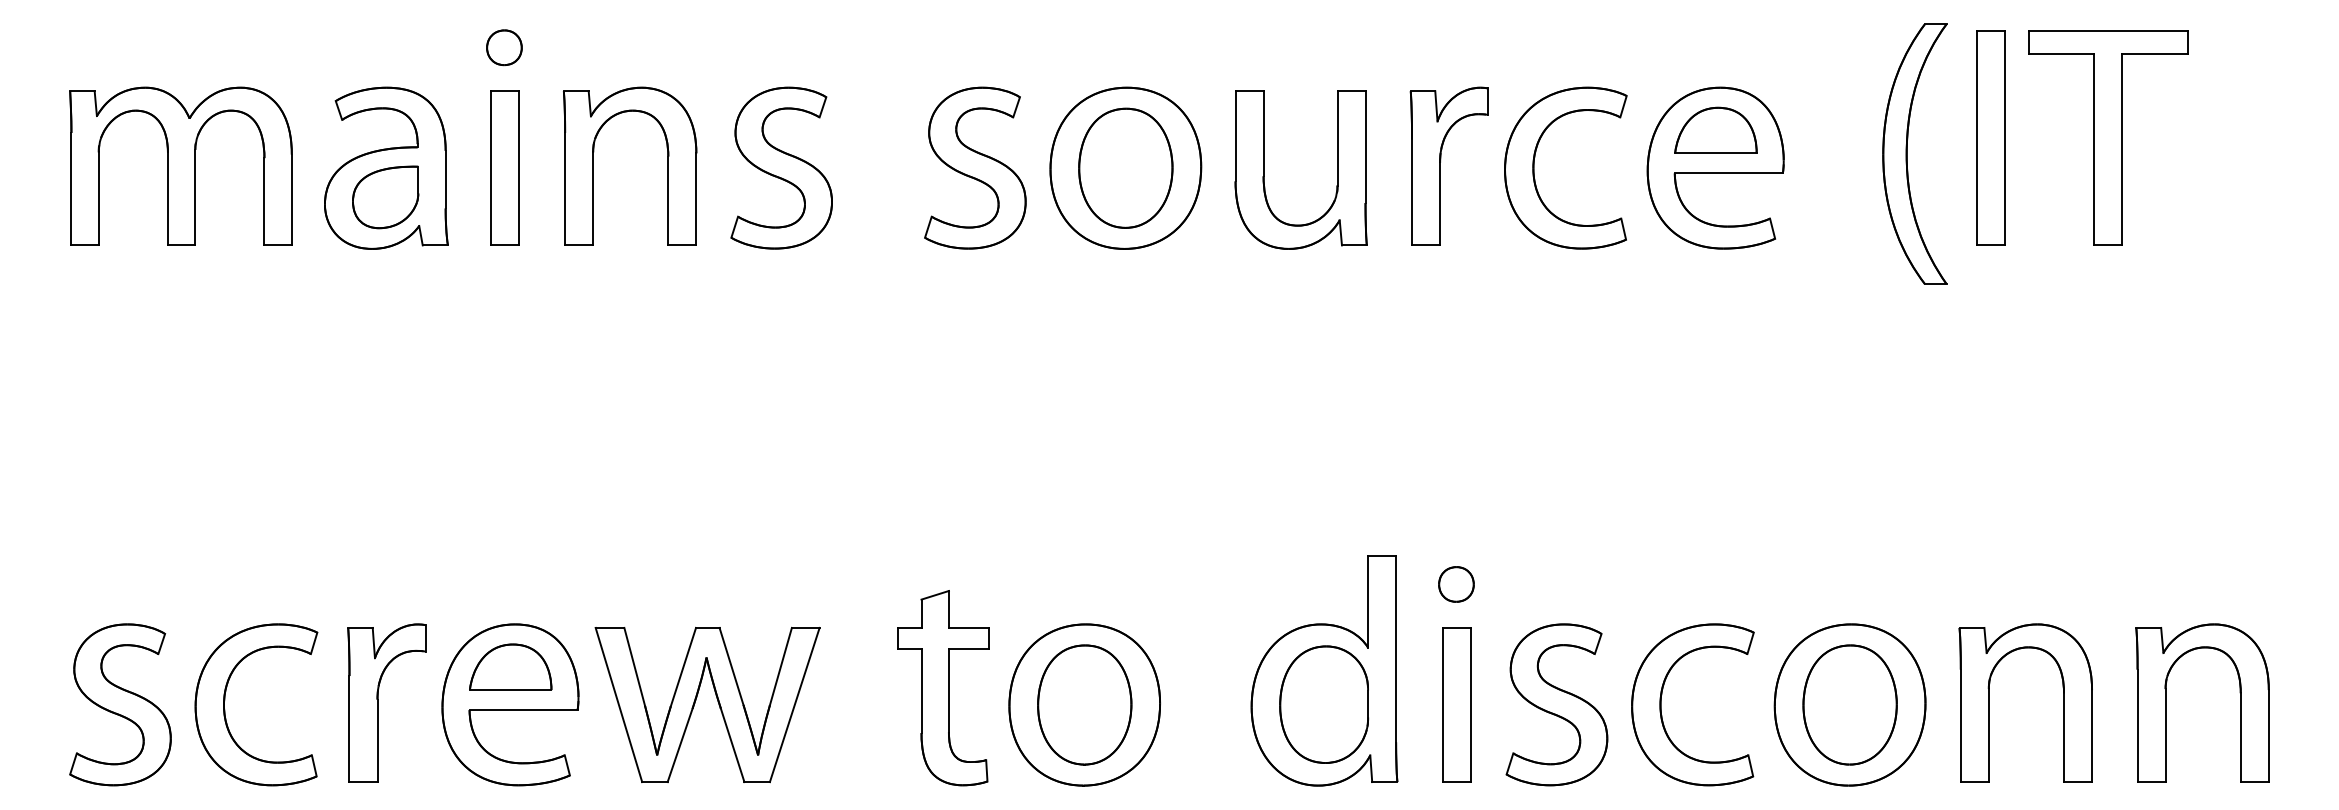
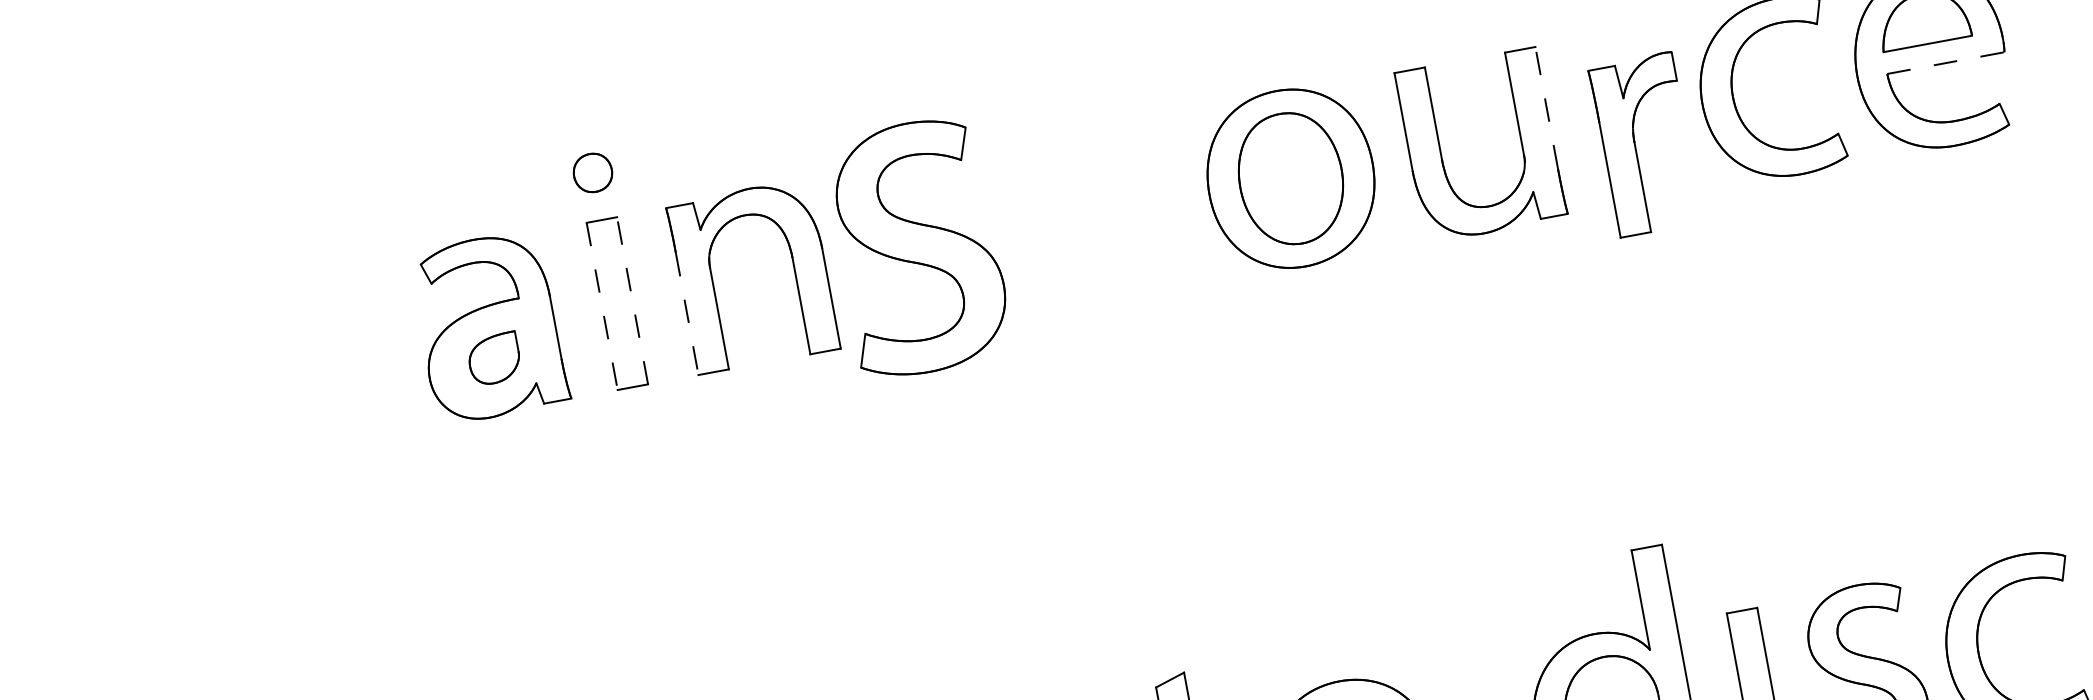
line: (1365, 147) -> (1546, 108), solid -> dashed
part: (180, 165) -> (265, 365), removed
part: (1440, 165) -> (1635, 145), moved
line: (518, 167) -> (632, 299), solid -> dashed
part: (781, 167) -> (917, 247), size x1.4
part: (975, 167) -> (1127, 208), removed
line: (490, 168) -> (602, 306), solid -> dashed
line: (1728, 173) -> (1945, 63), solid -> dashed
line: (565, 189) -> (687, 314), solid -> dashed
part: (385, 197) -> (494, 359), size x0.7
part: (1456, 584) -> (1733, 563), removed

